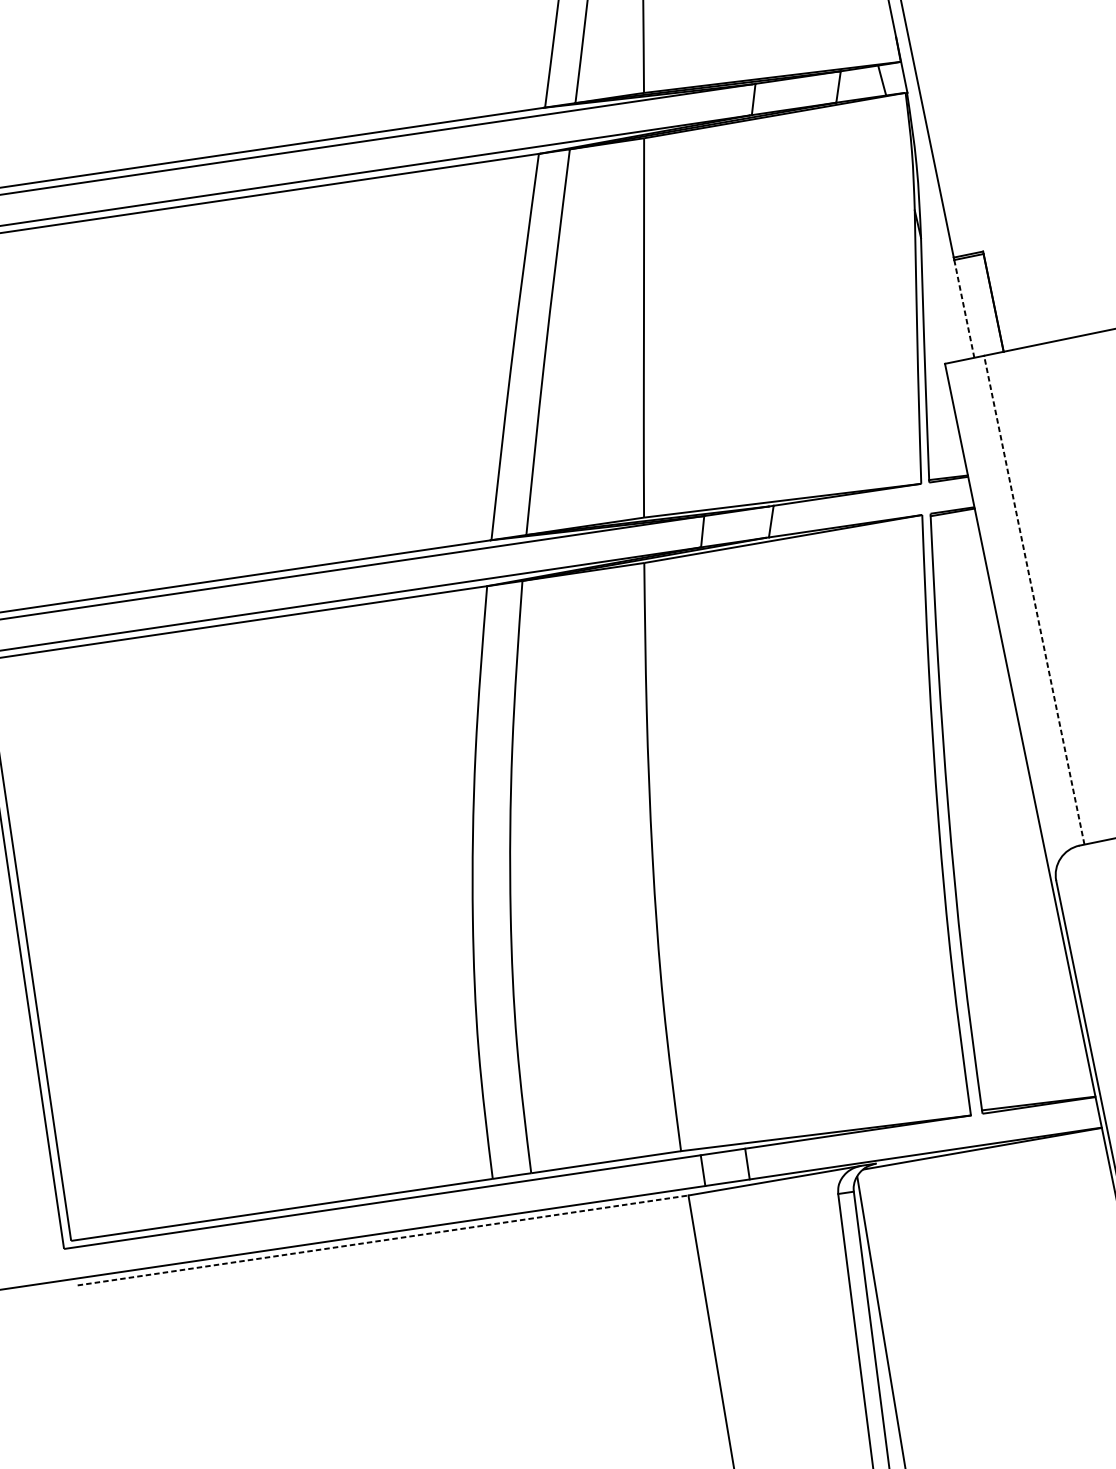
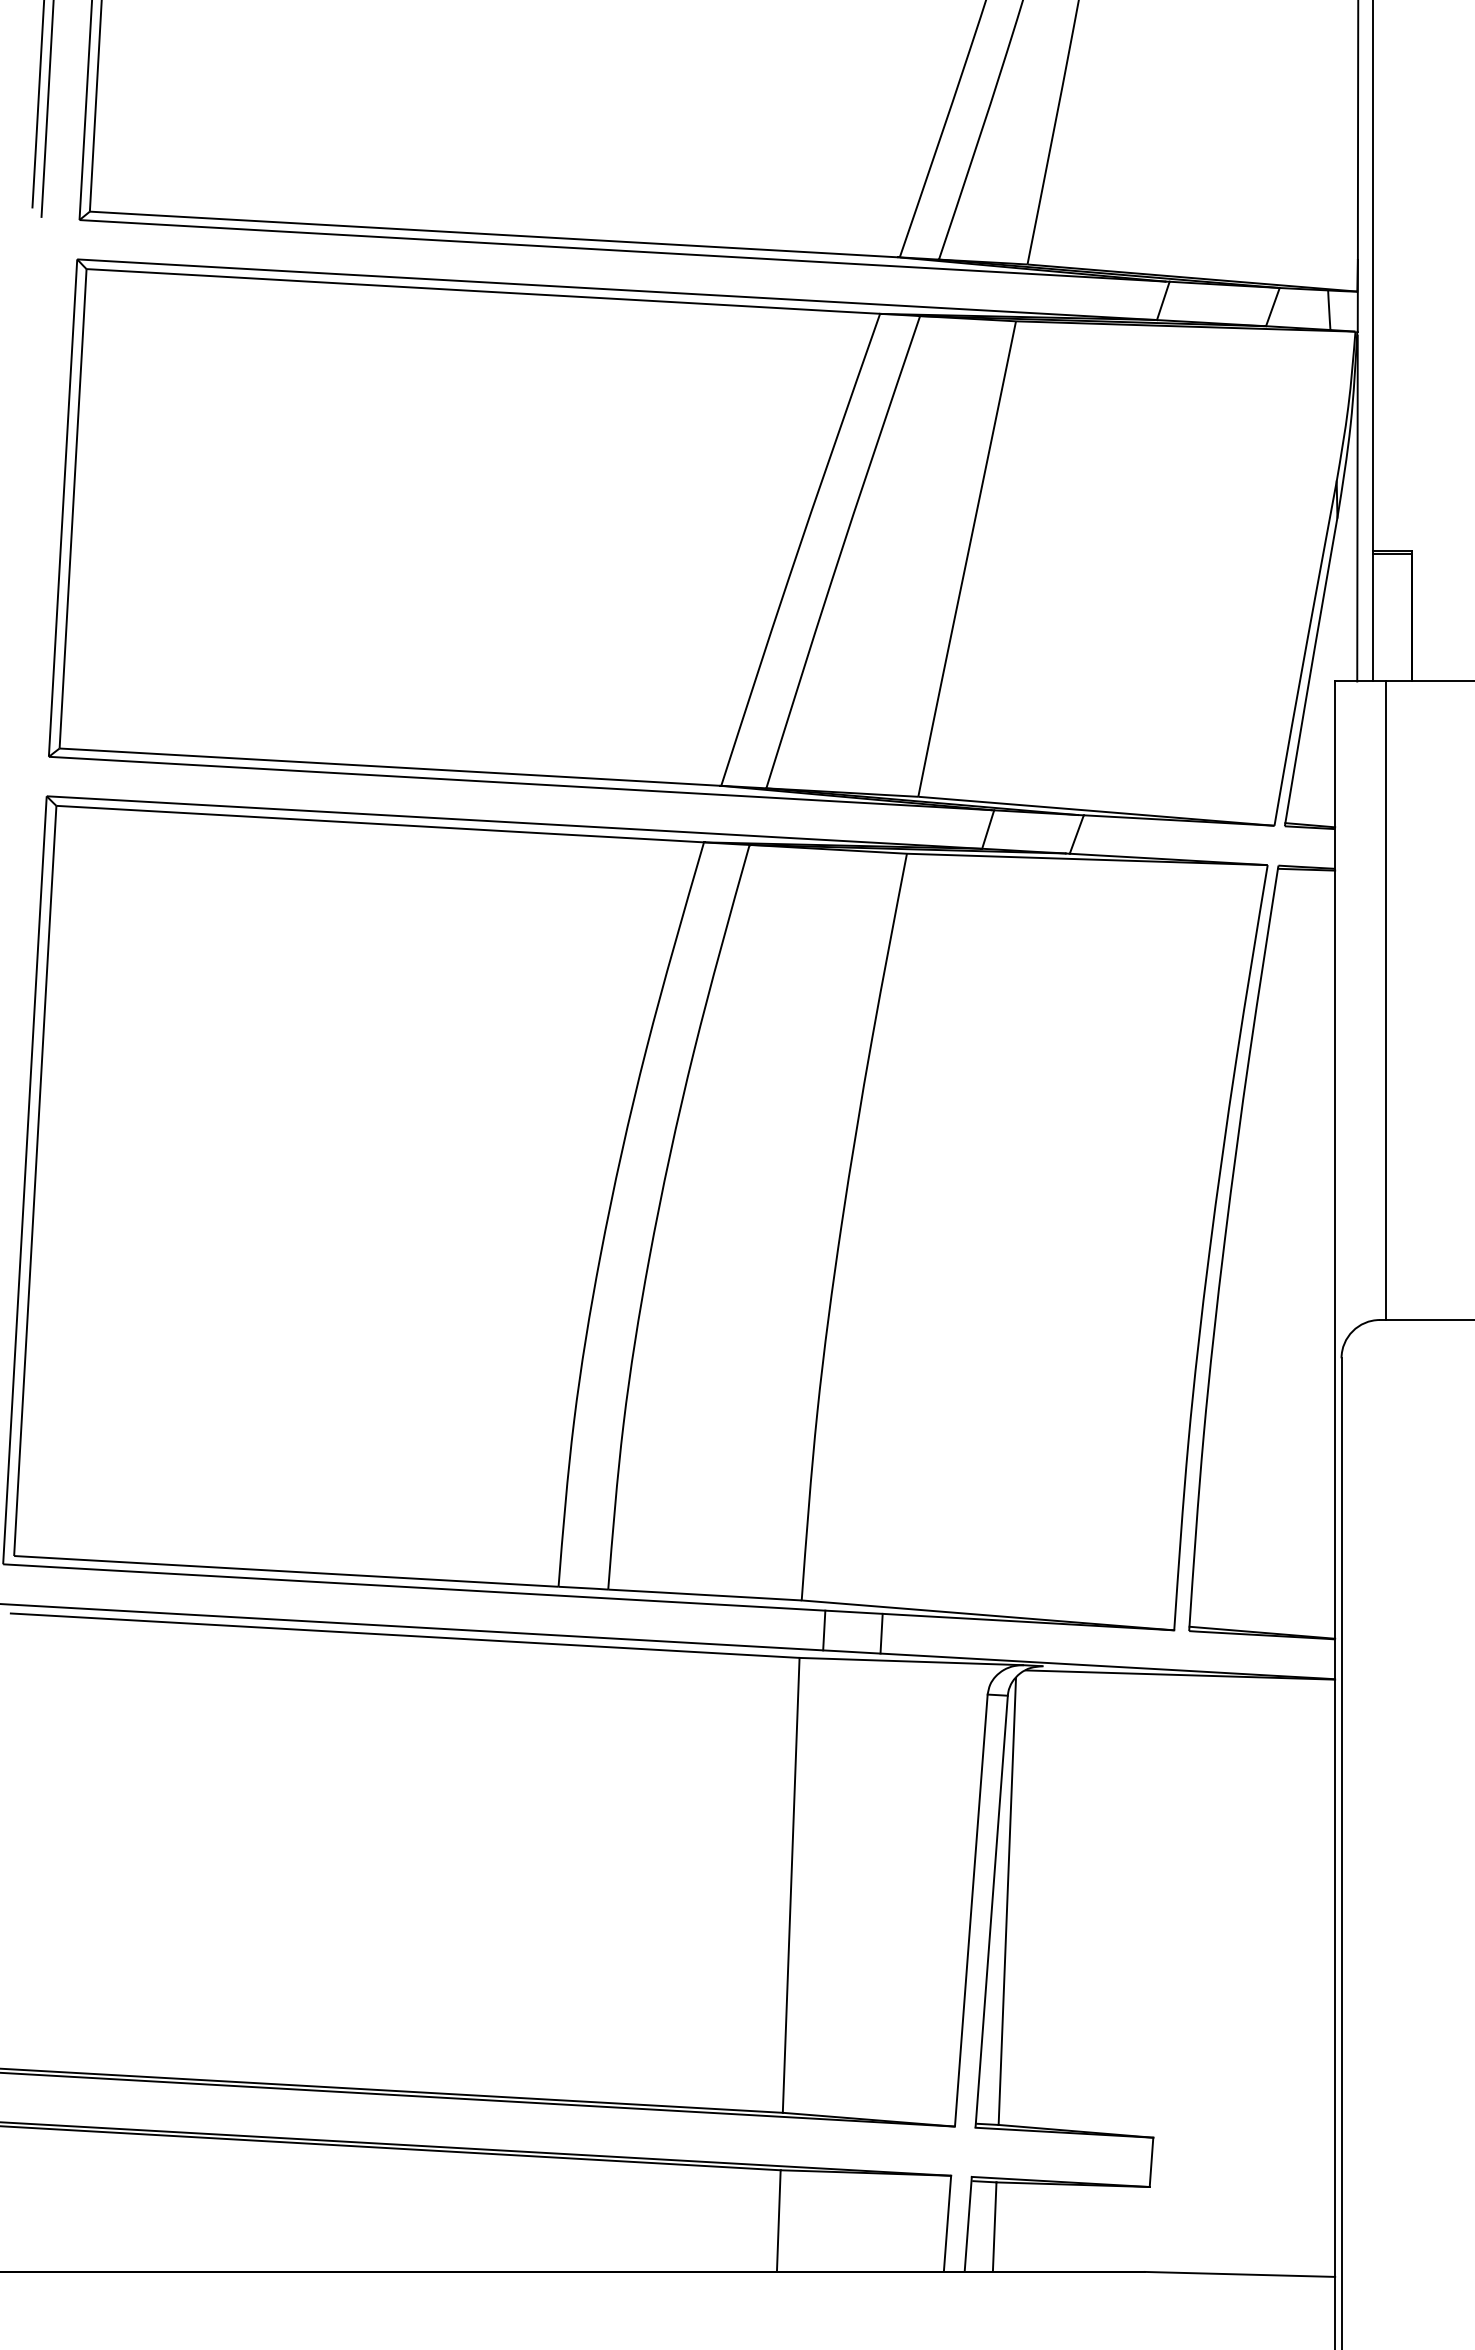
line: (934, 227) -> (1357, 508), added
line: (964, 308) -> (1373, 617), dashed -> solid
line: (1034, 599) -> (1386, 1000), dashed -> solid
line: (383, 1240) -> (405, 1635), dashed -> solid

